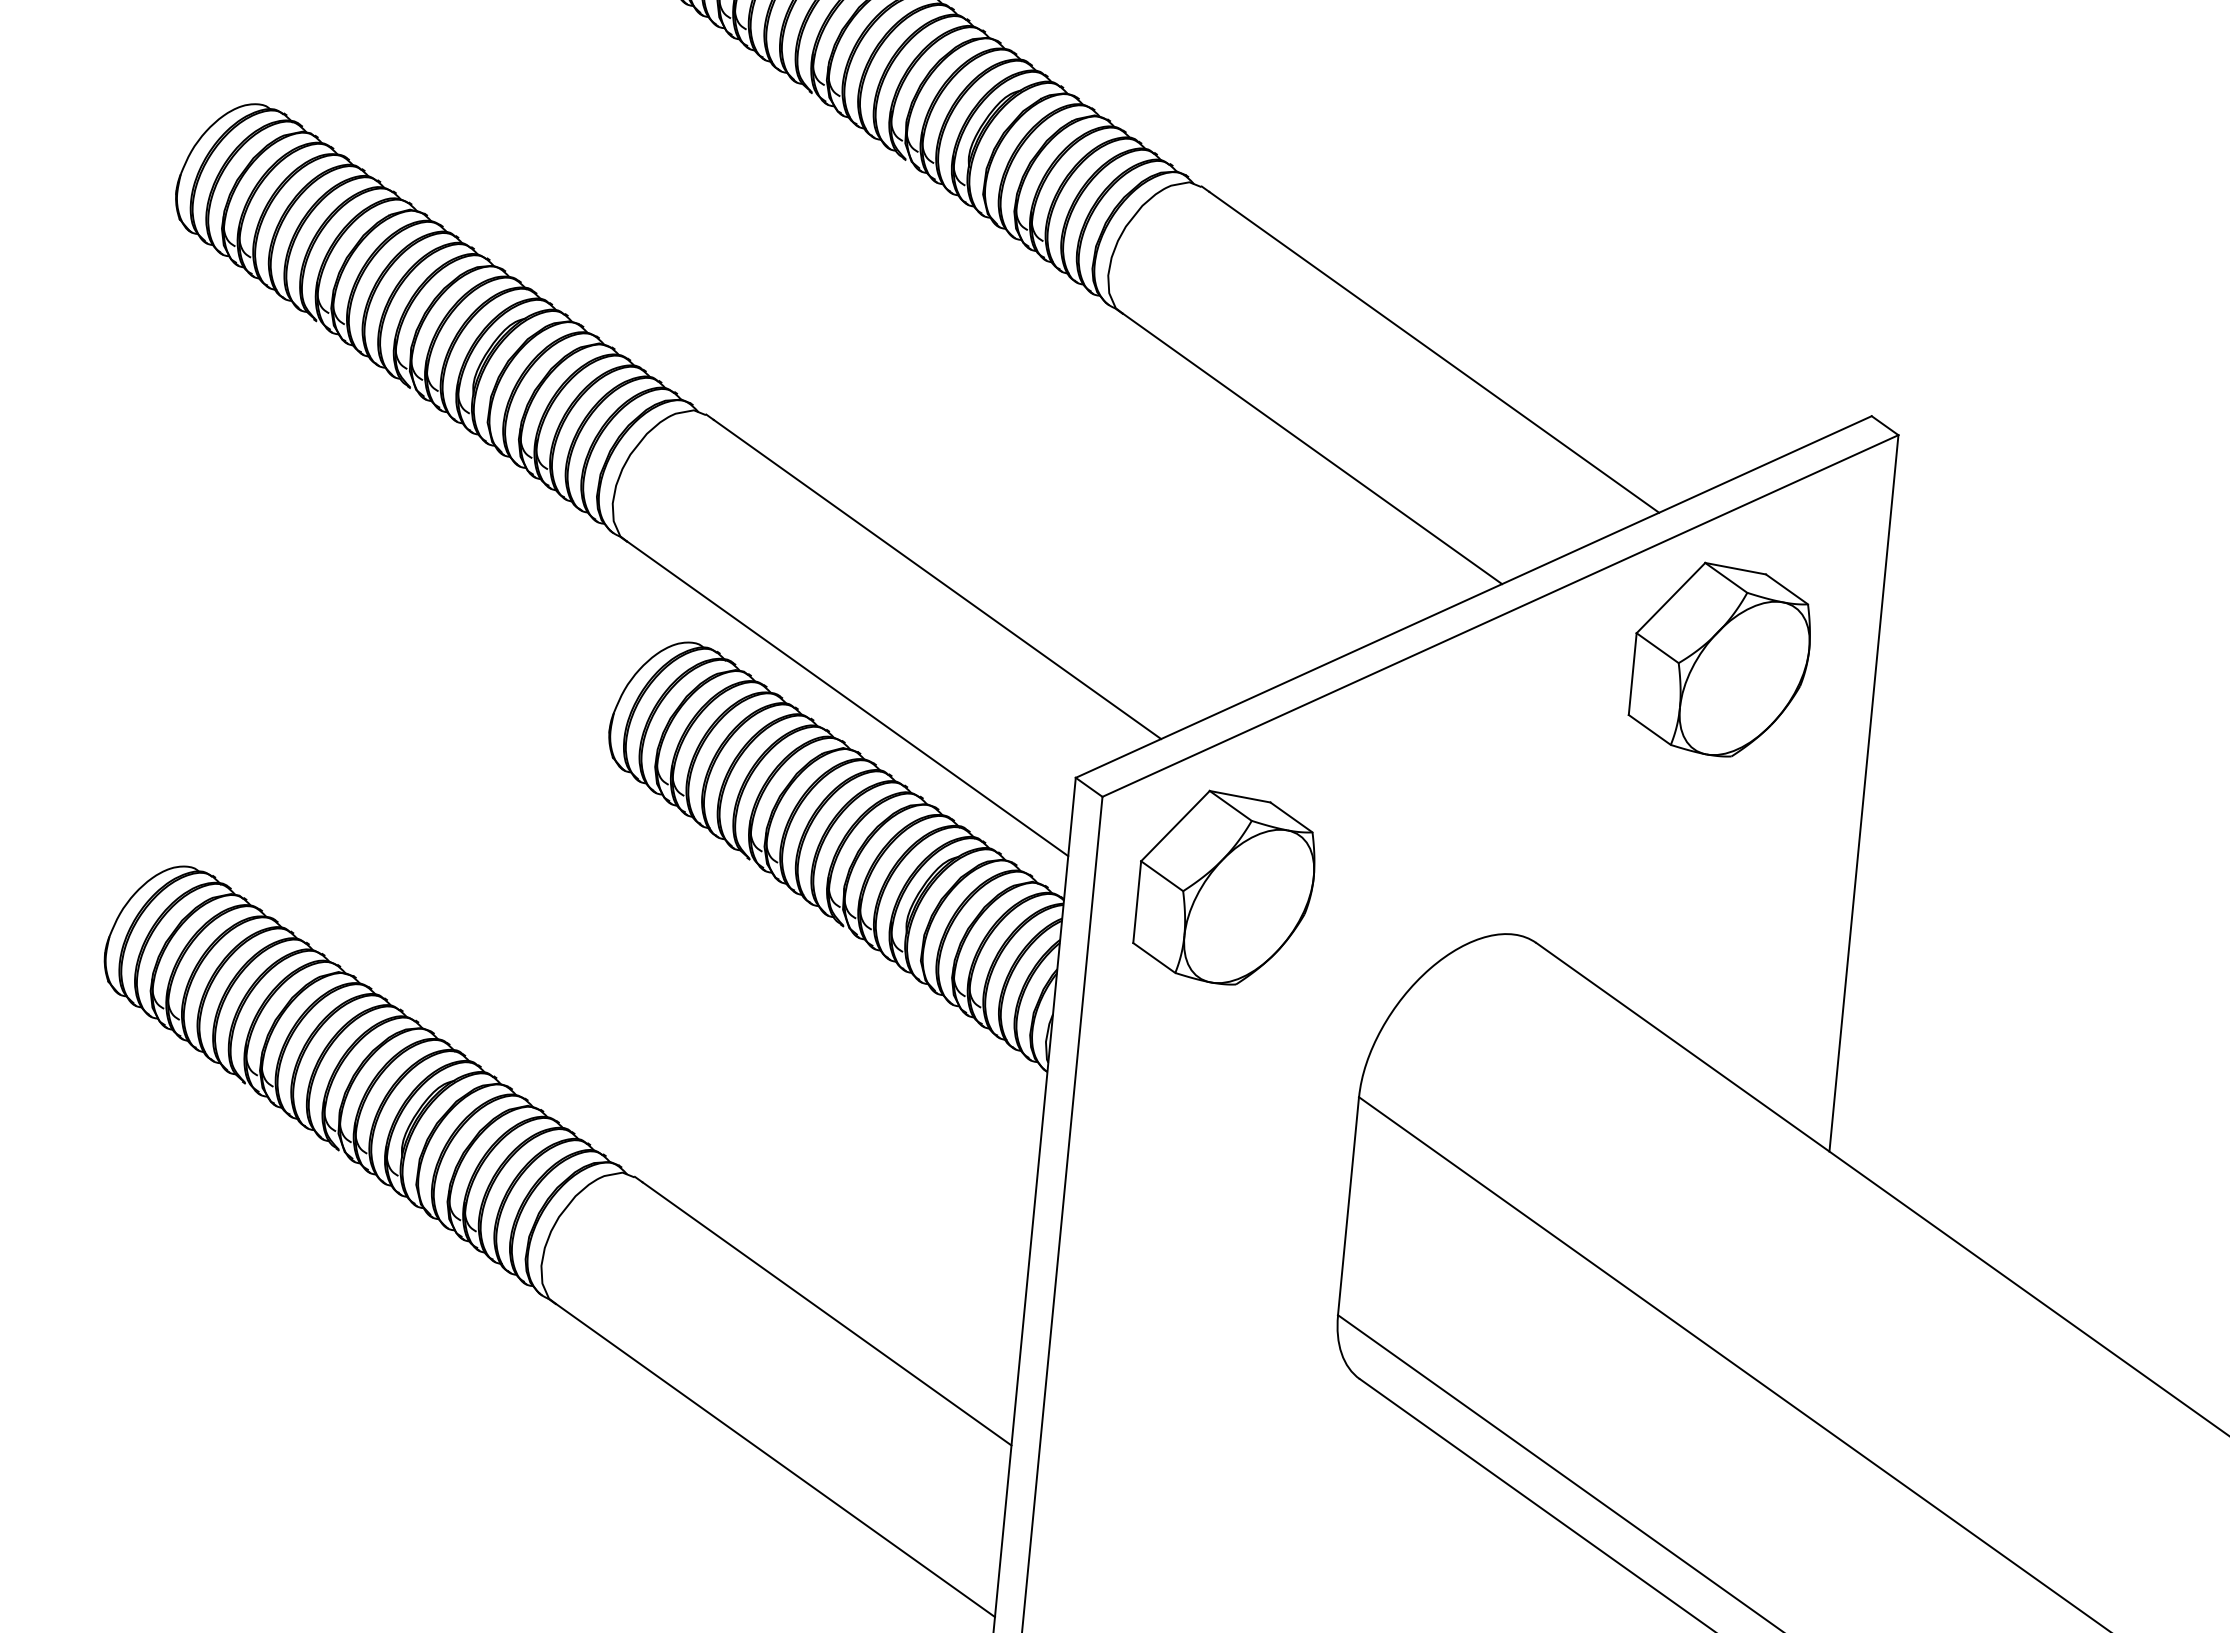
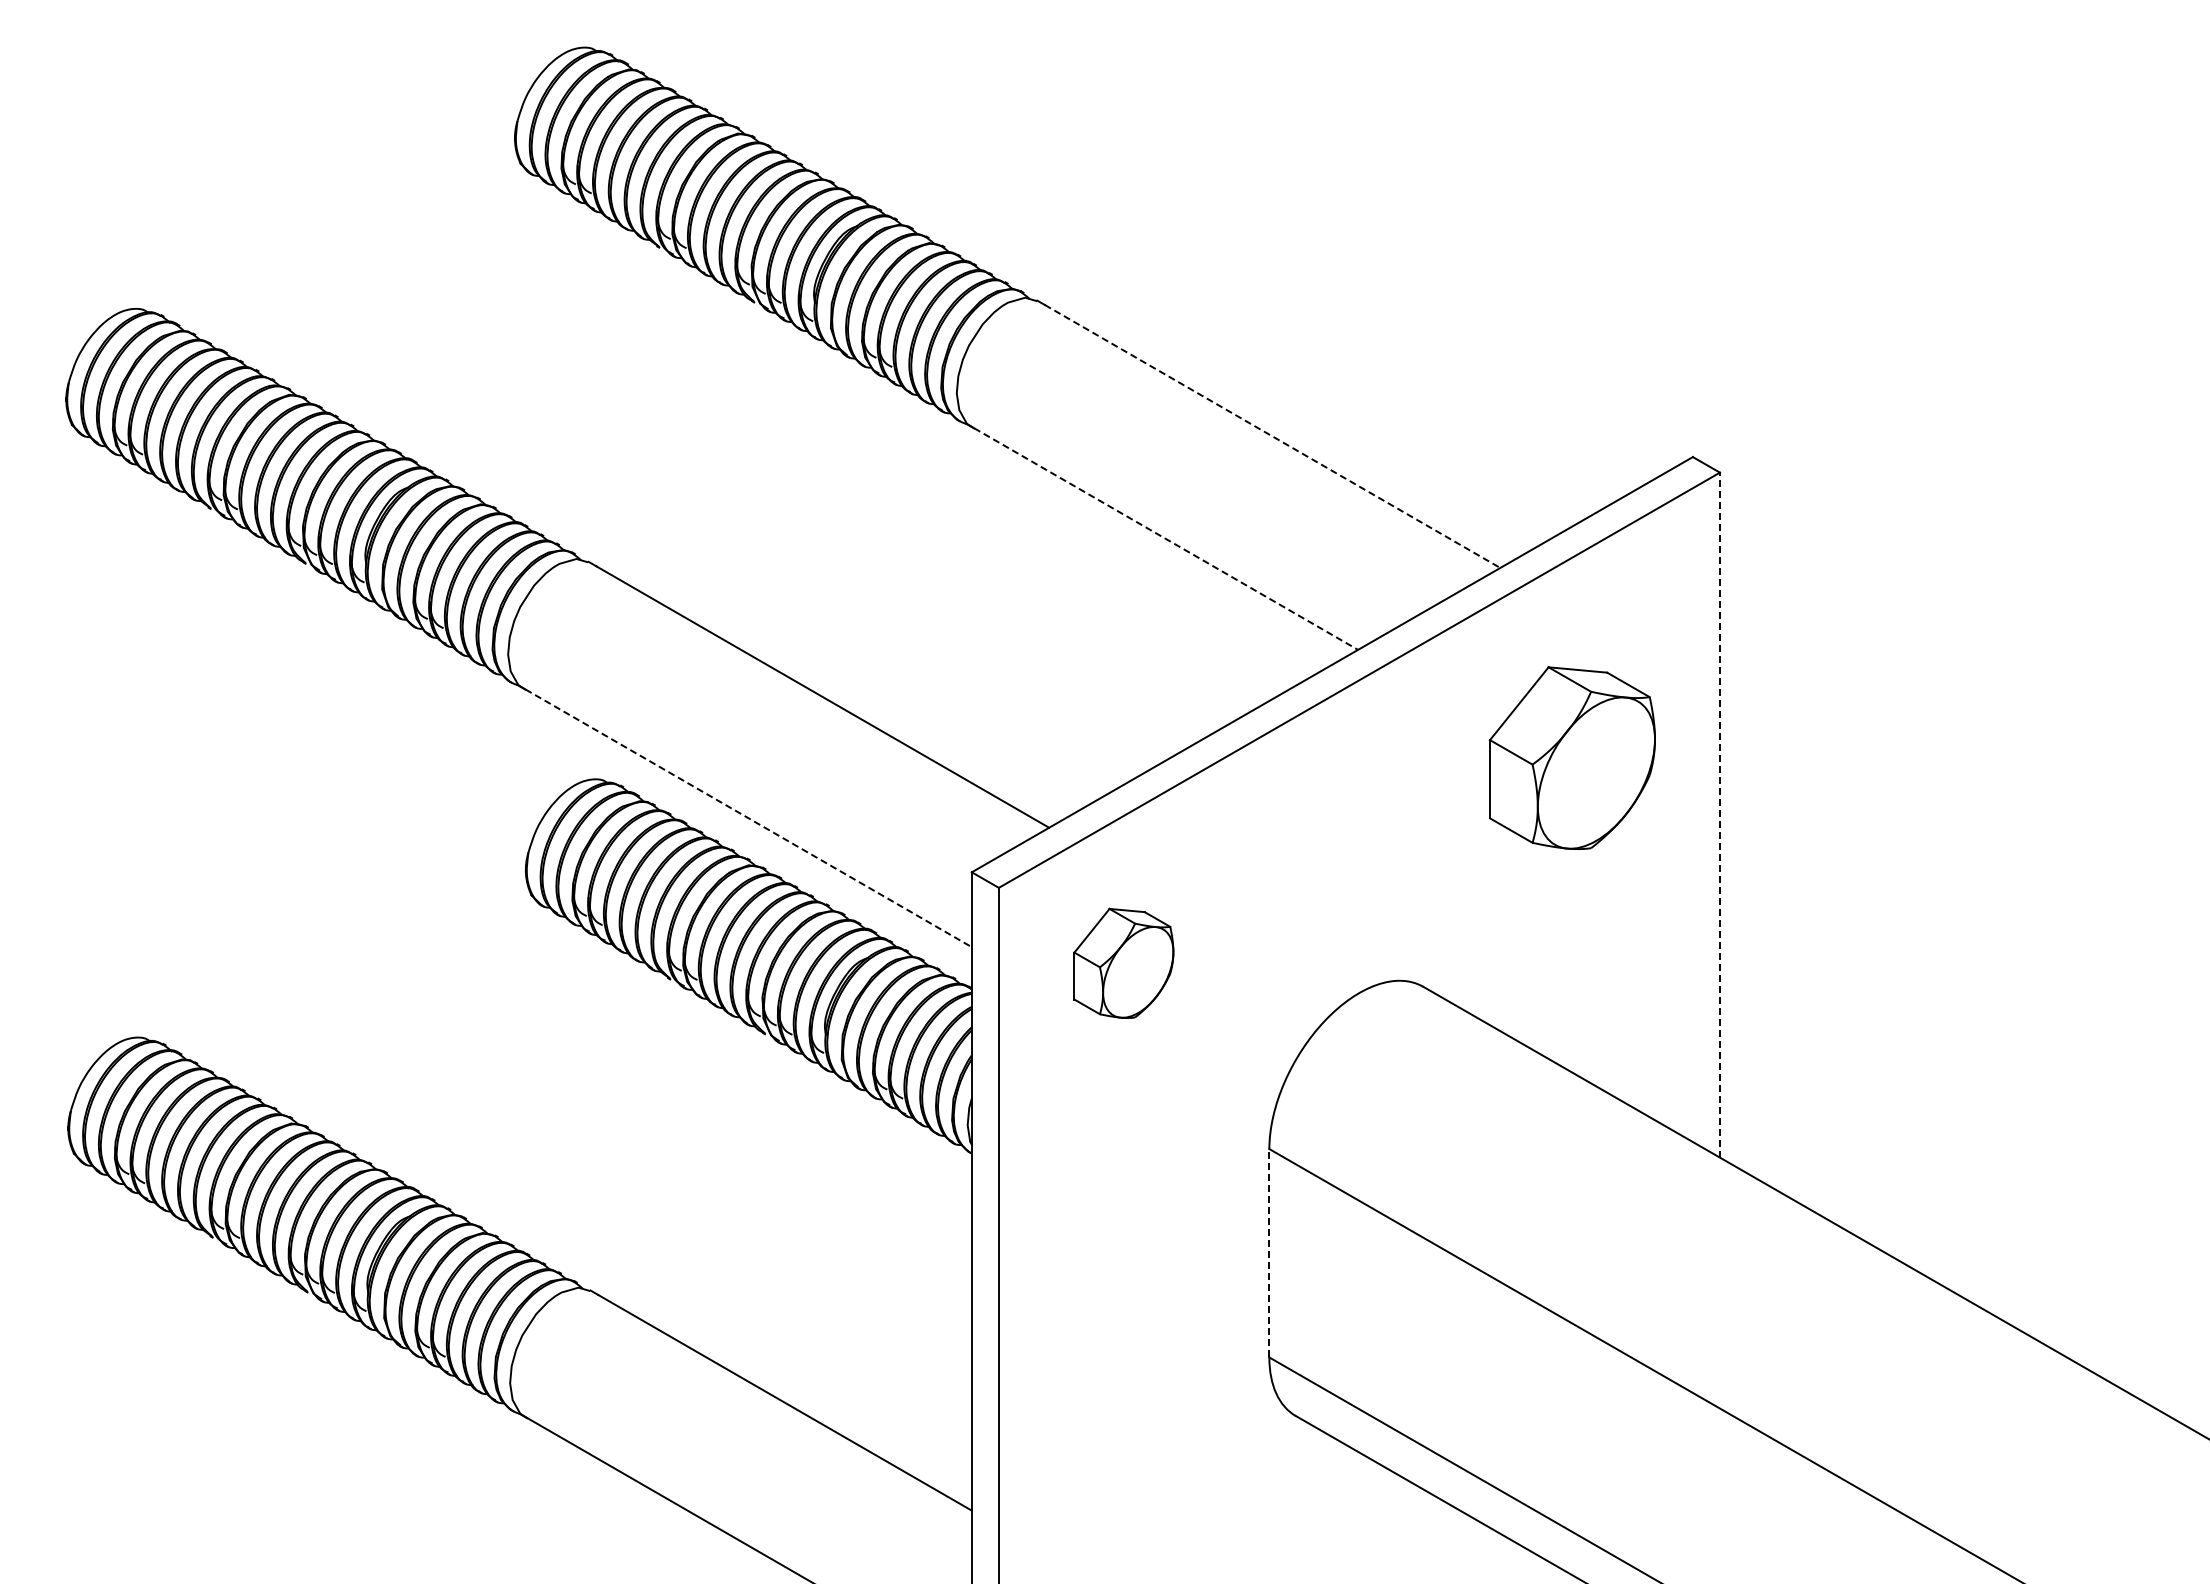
line: (1434, 352) -> (1272, 436), solid -> dashed
line: (1312, 449) -> (1166, 539), solid -> dashed
part: (1720, 659) -> (1571, 757), moved
line: (847, 699) -> (748, 818), solid -> dashed
line: (1863, 792) -> (1719, 814), solid -> dashed
part: (1225, 888) -> (1123, 963), size x0.6
line: (1348, 1205) -> (1269, 1252), solid -> dashed

